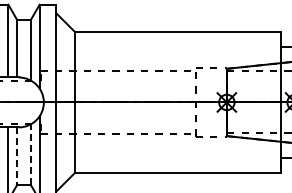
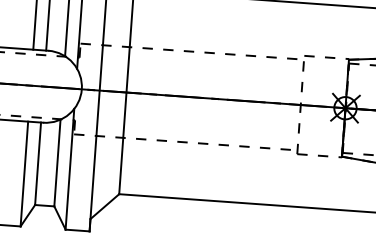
line: (30, 154) -> (57, 162), dashed -> solid
line: (17, 156) -> (38, 164), dashed -> solid

